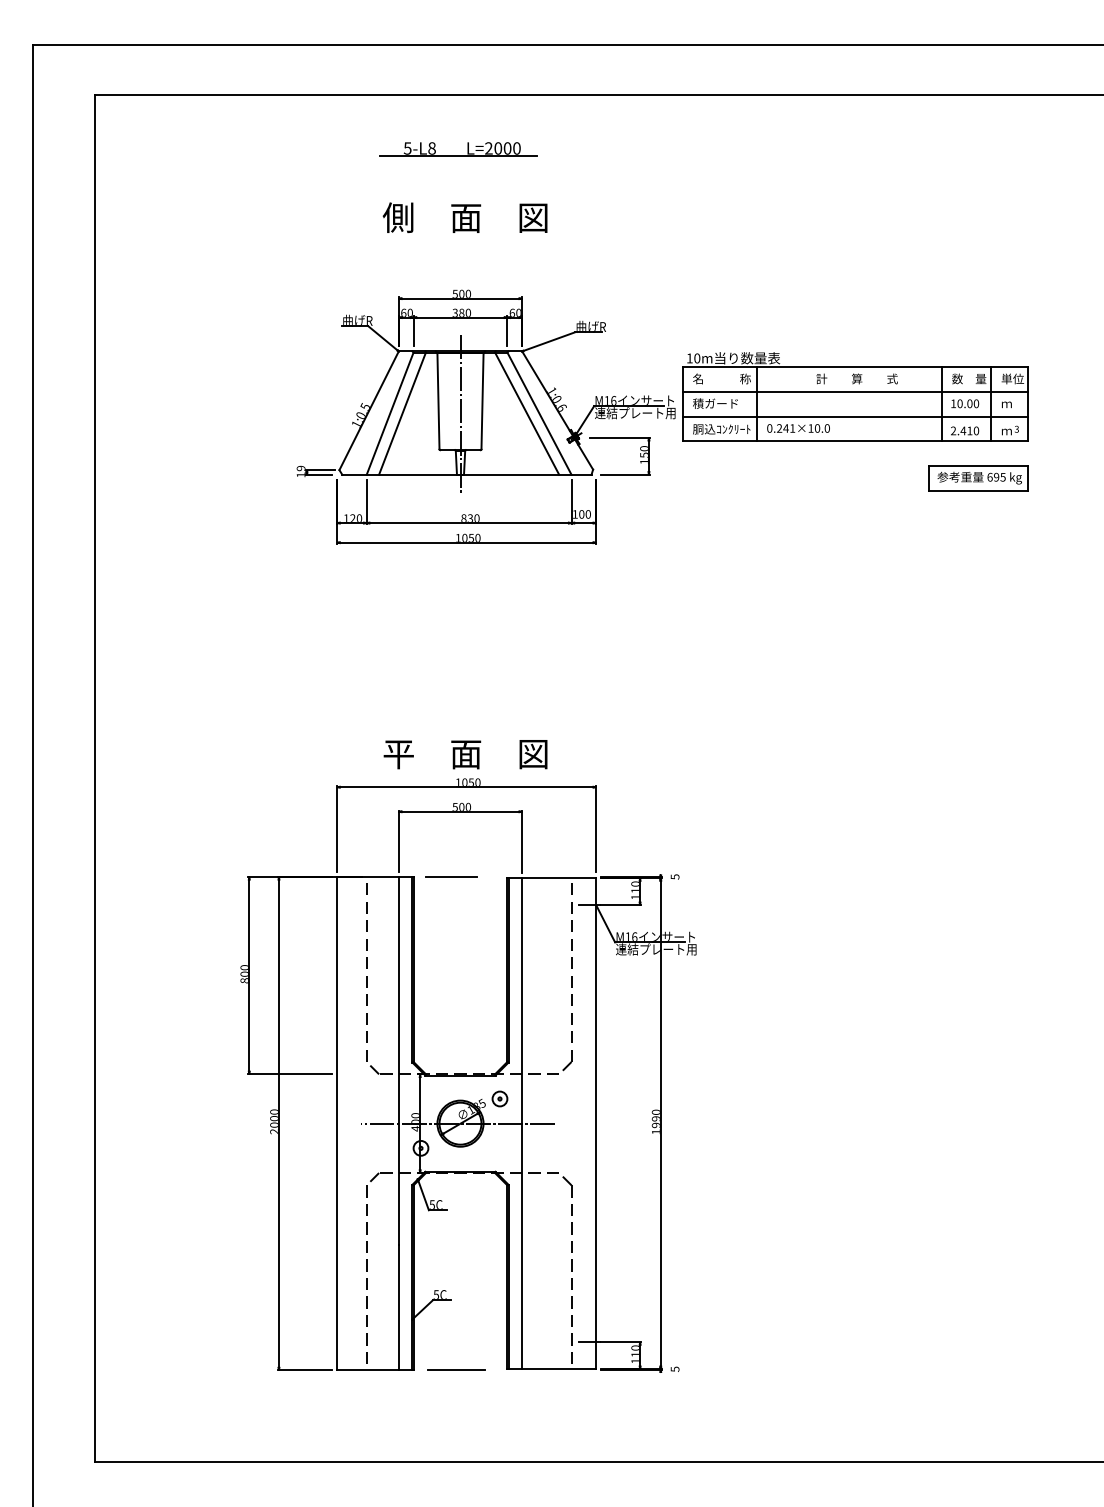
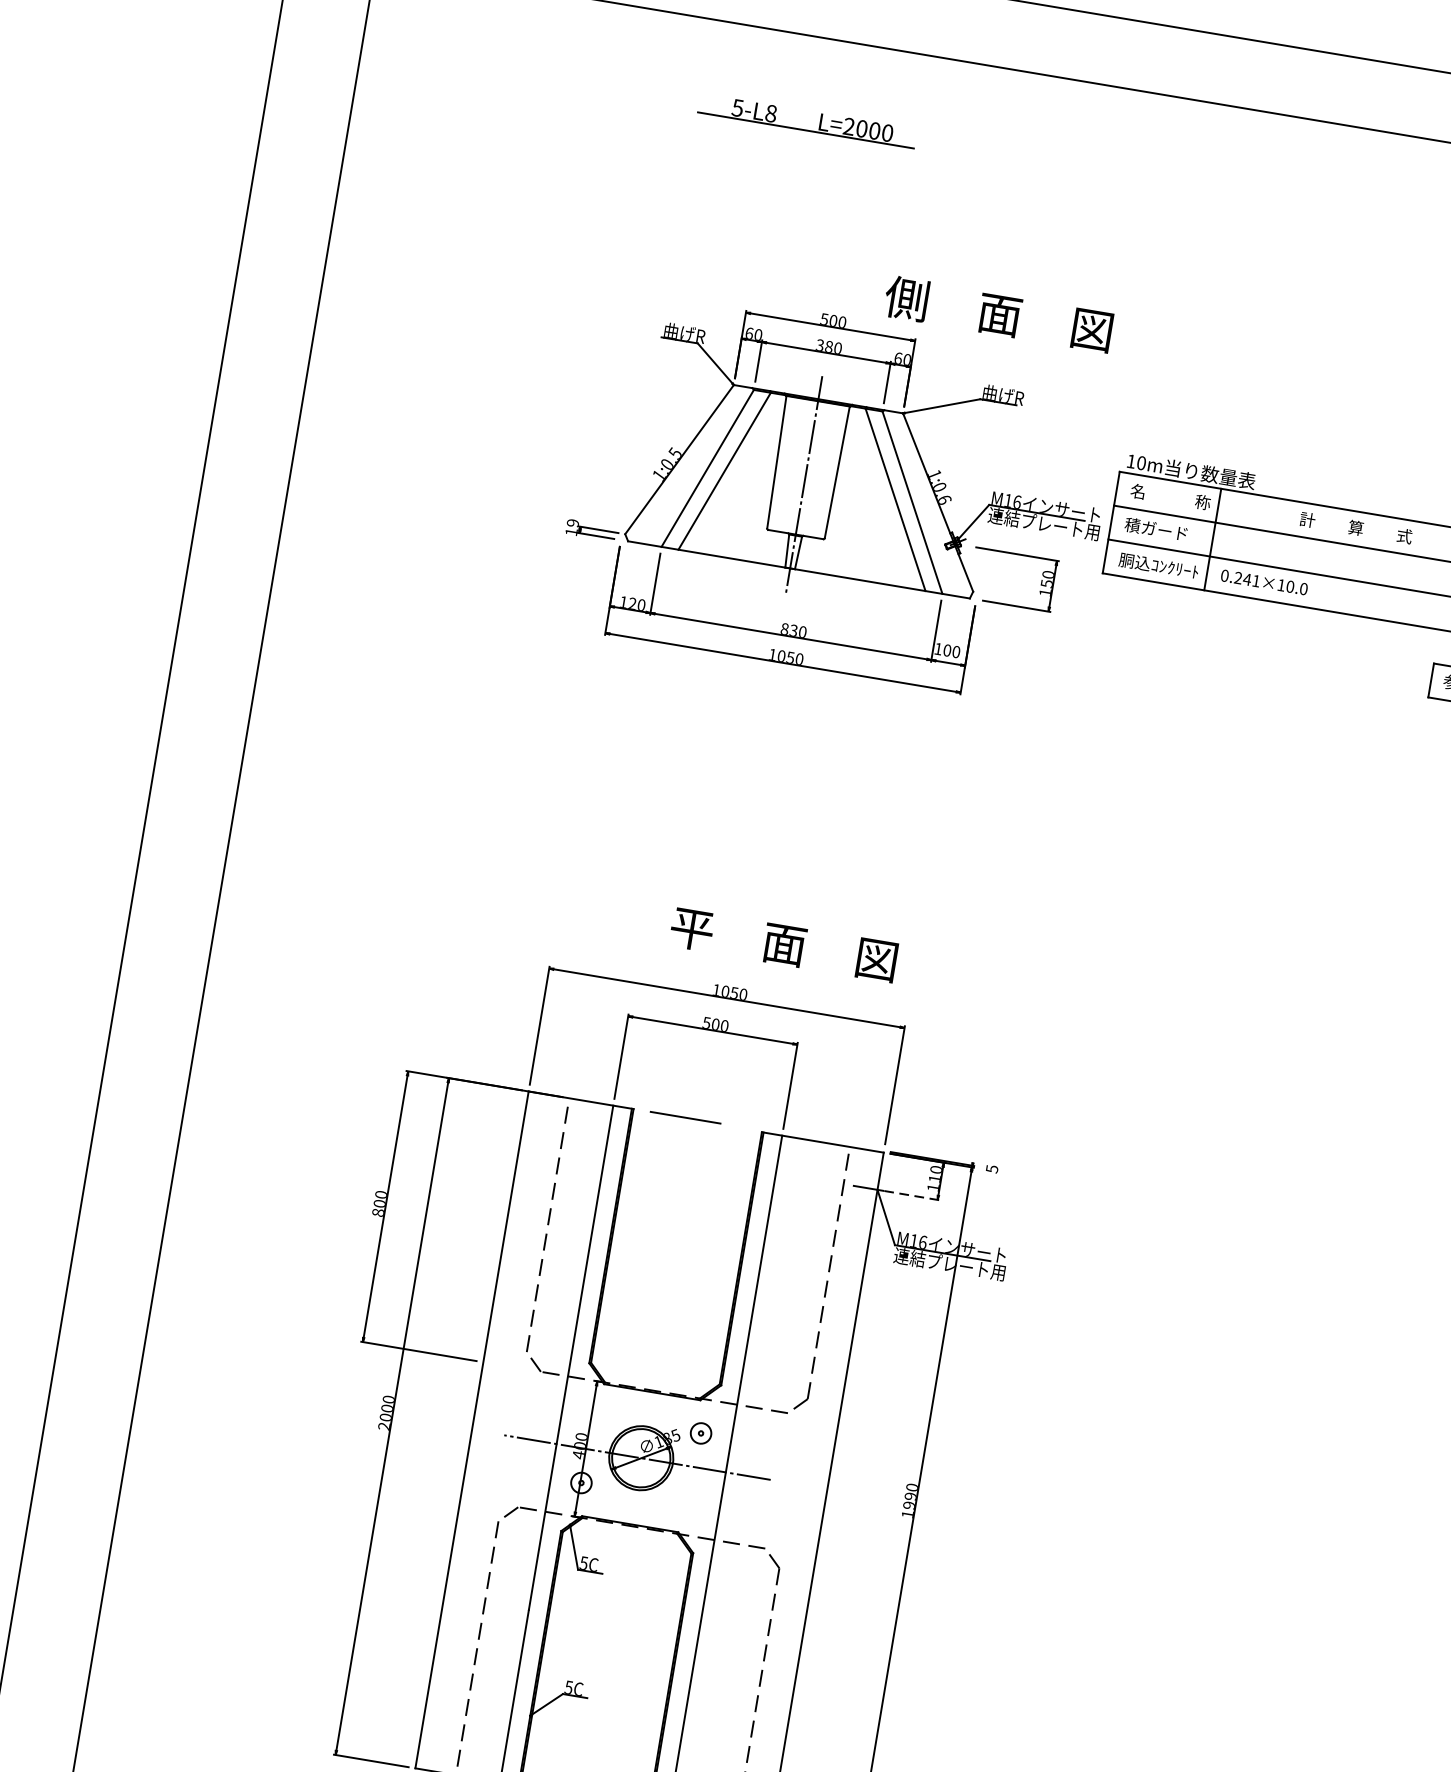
part: (458, 149) -> (807, 121), moved
text: (464, 217) -> (997, 313), moved
text: (465, 754) -> (783, 944), moved
line: (621, 905) -> (912, 1195), solid -> dashed

